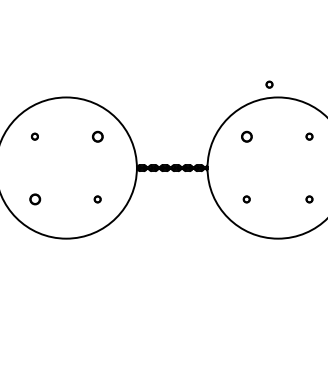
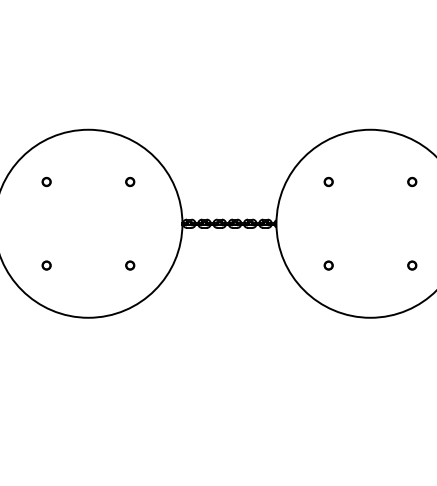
part: (269, 84) -> (358, 112), removed
part: (97, 136) -> (129, 181), size x0.62
part: (246, 136) -> (328, 181), size x0.62
part: (34, 199) -> (46, 265), size x0.62

